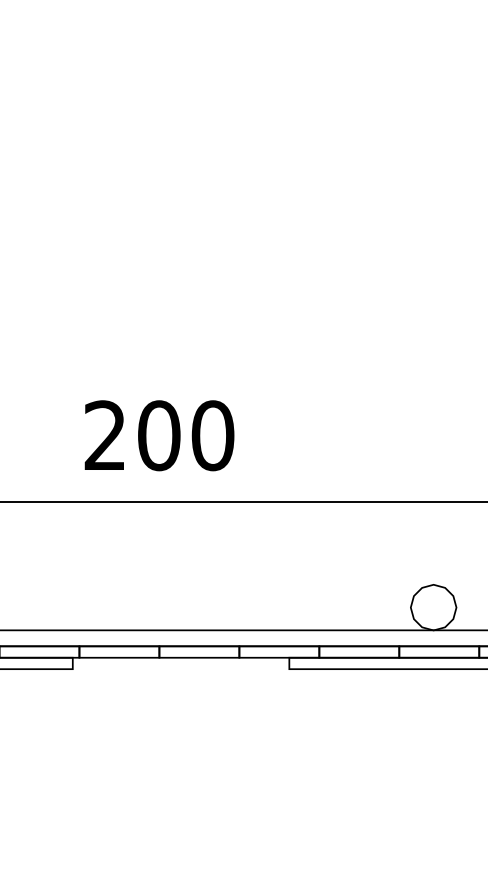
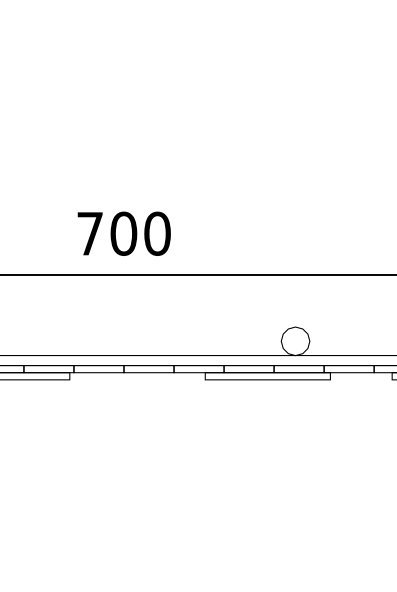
text: (104, 435) -> (89, 233), 200 -> 700

